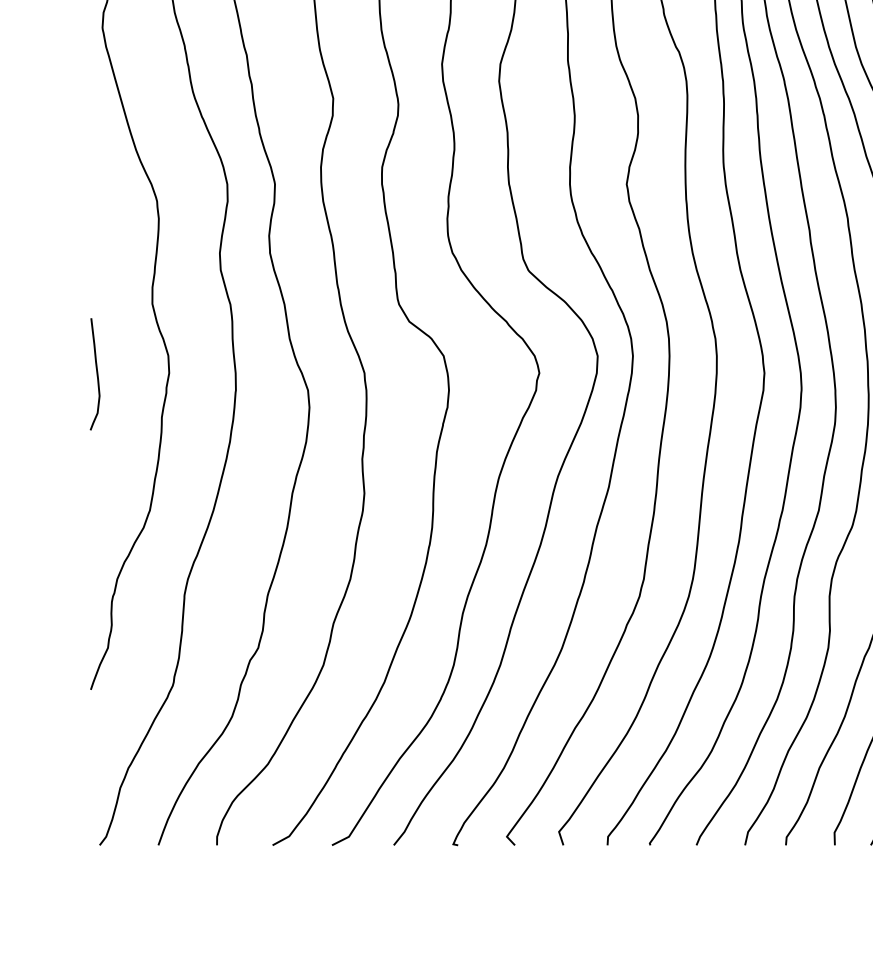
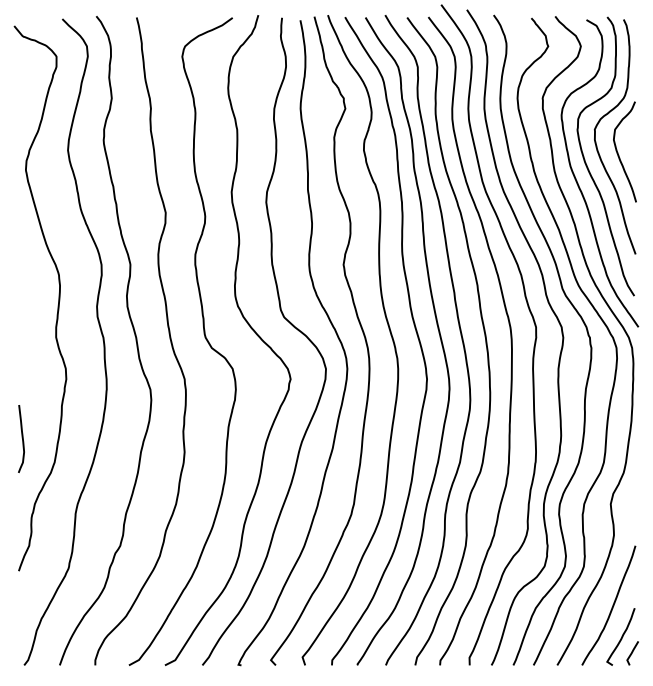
curve: (95, 373) -> (21, 438), moved

